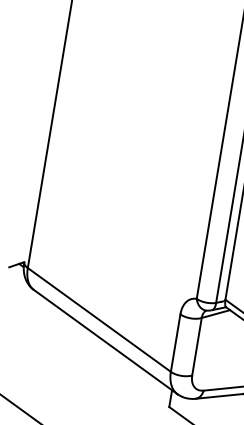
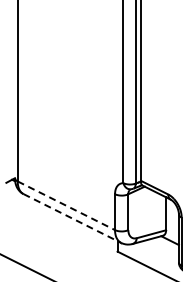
line: (99, 319) -> (66, 205), solid -> dashed
line: (105, 341) -> (72, 218), solid -> dashed

